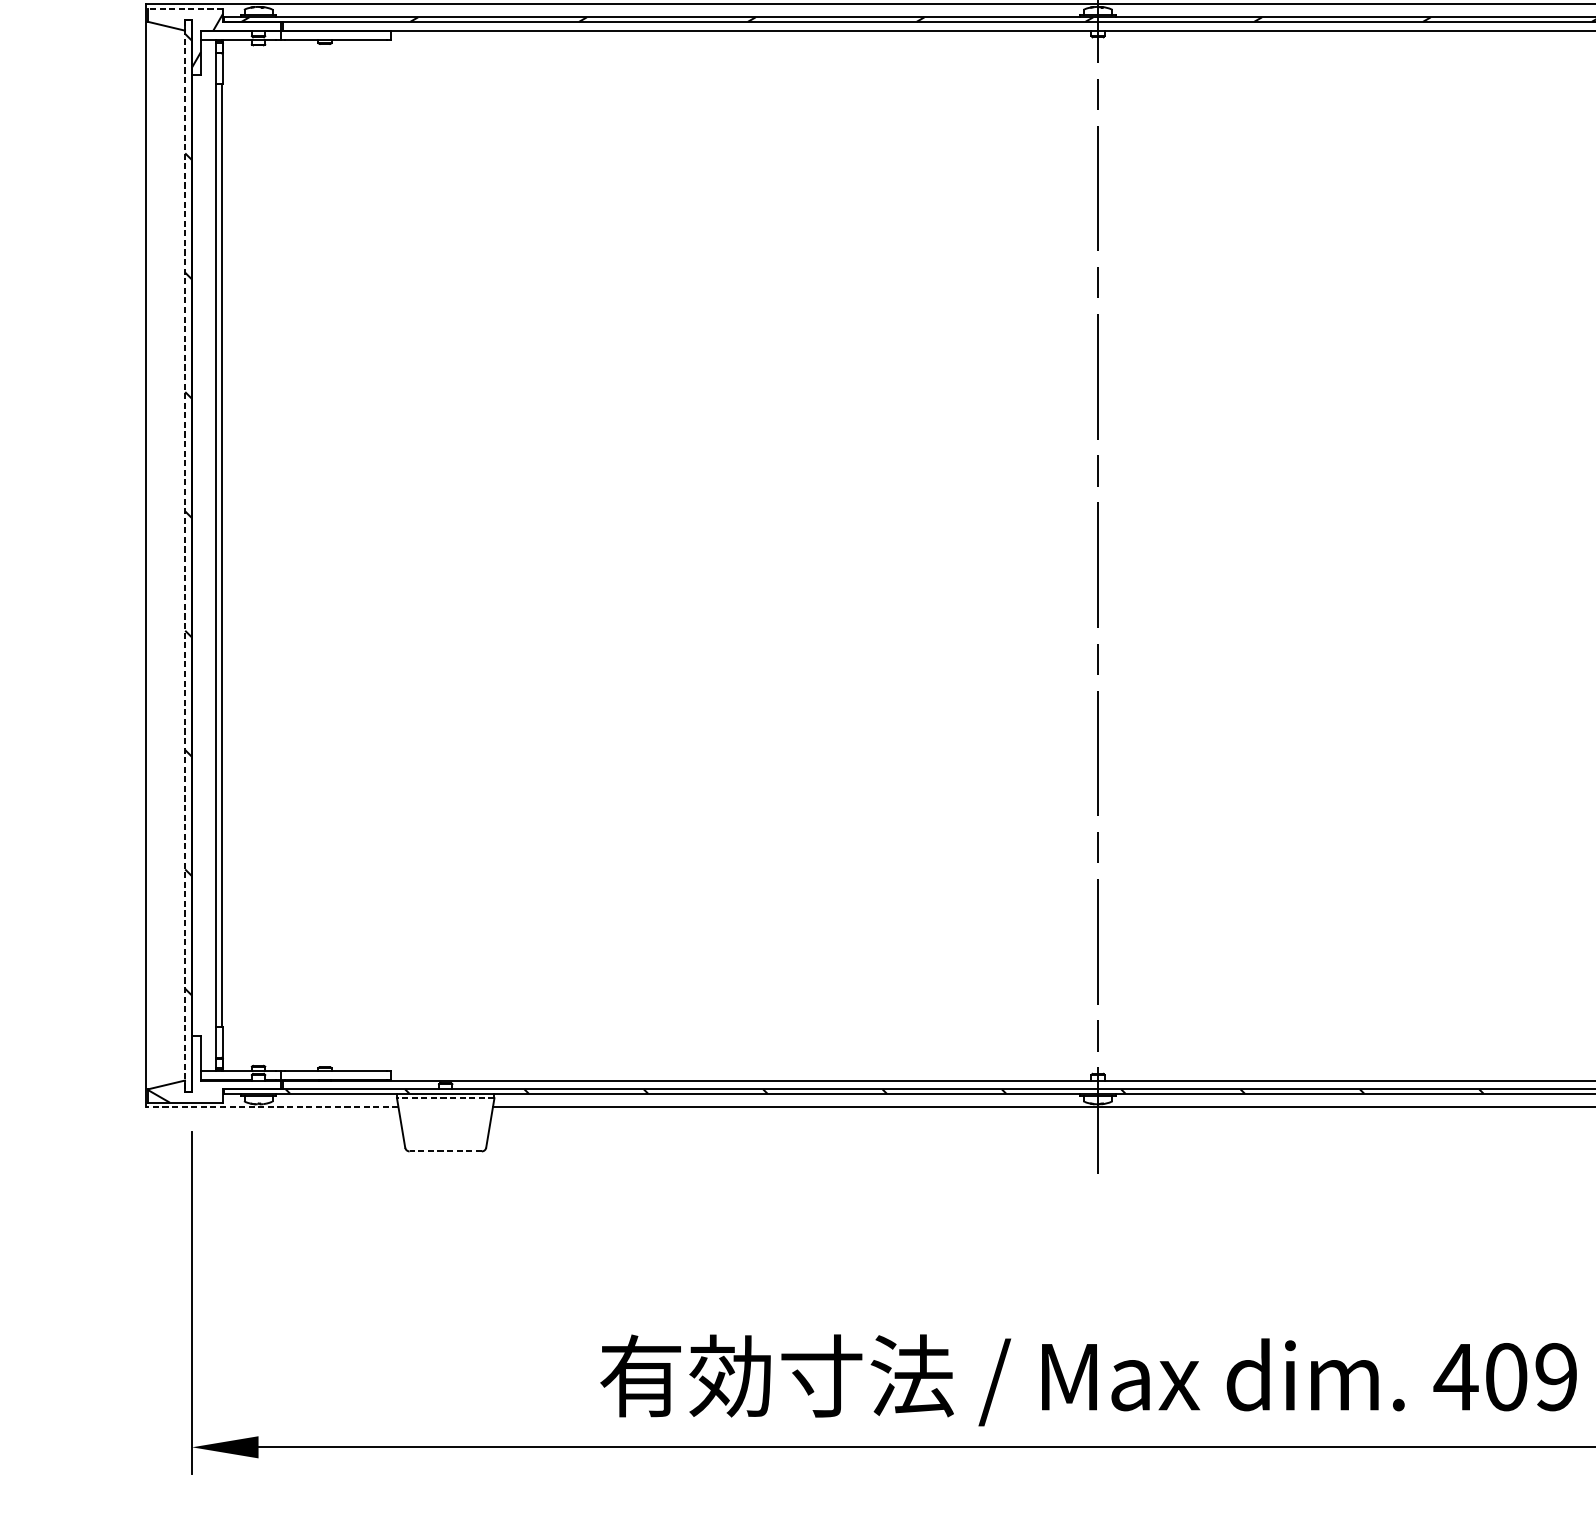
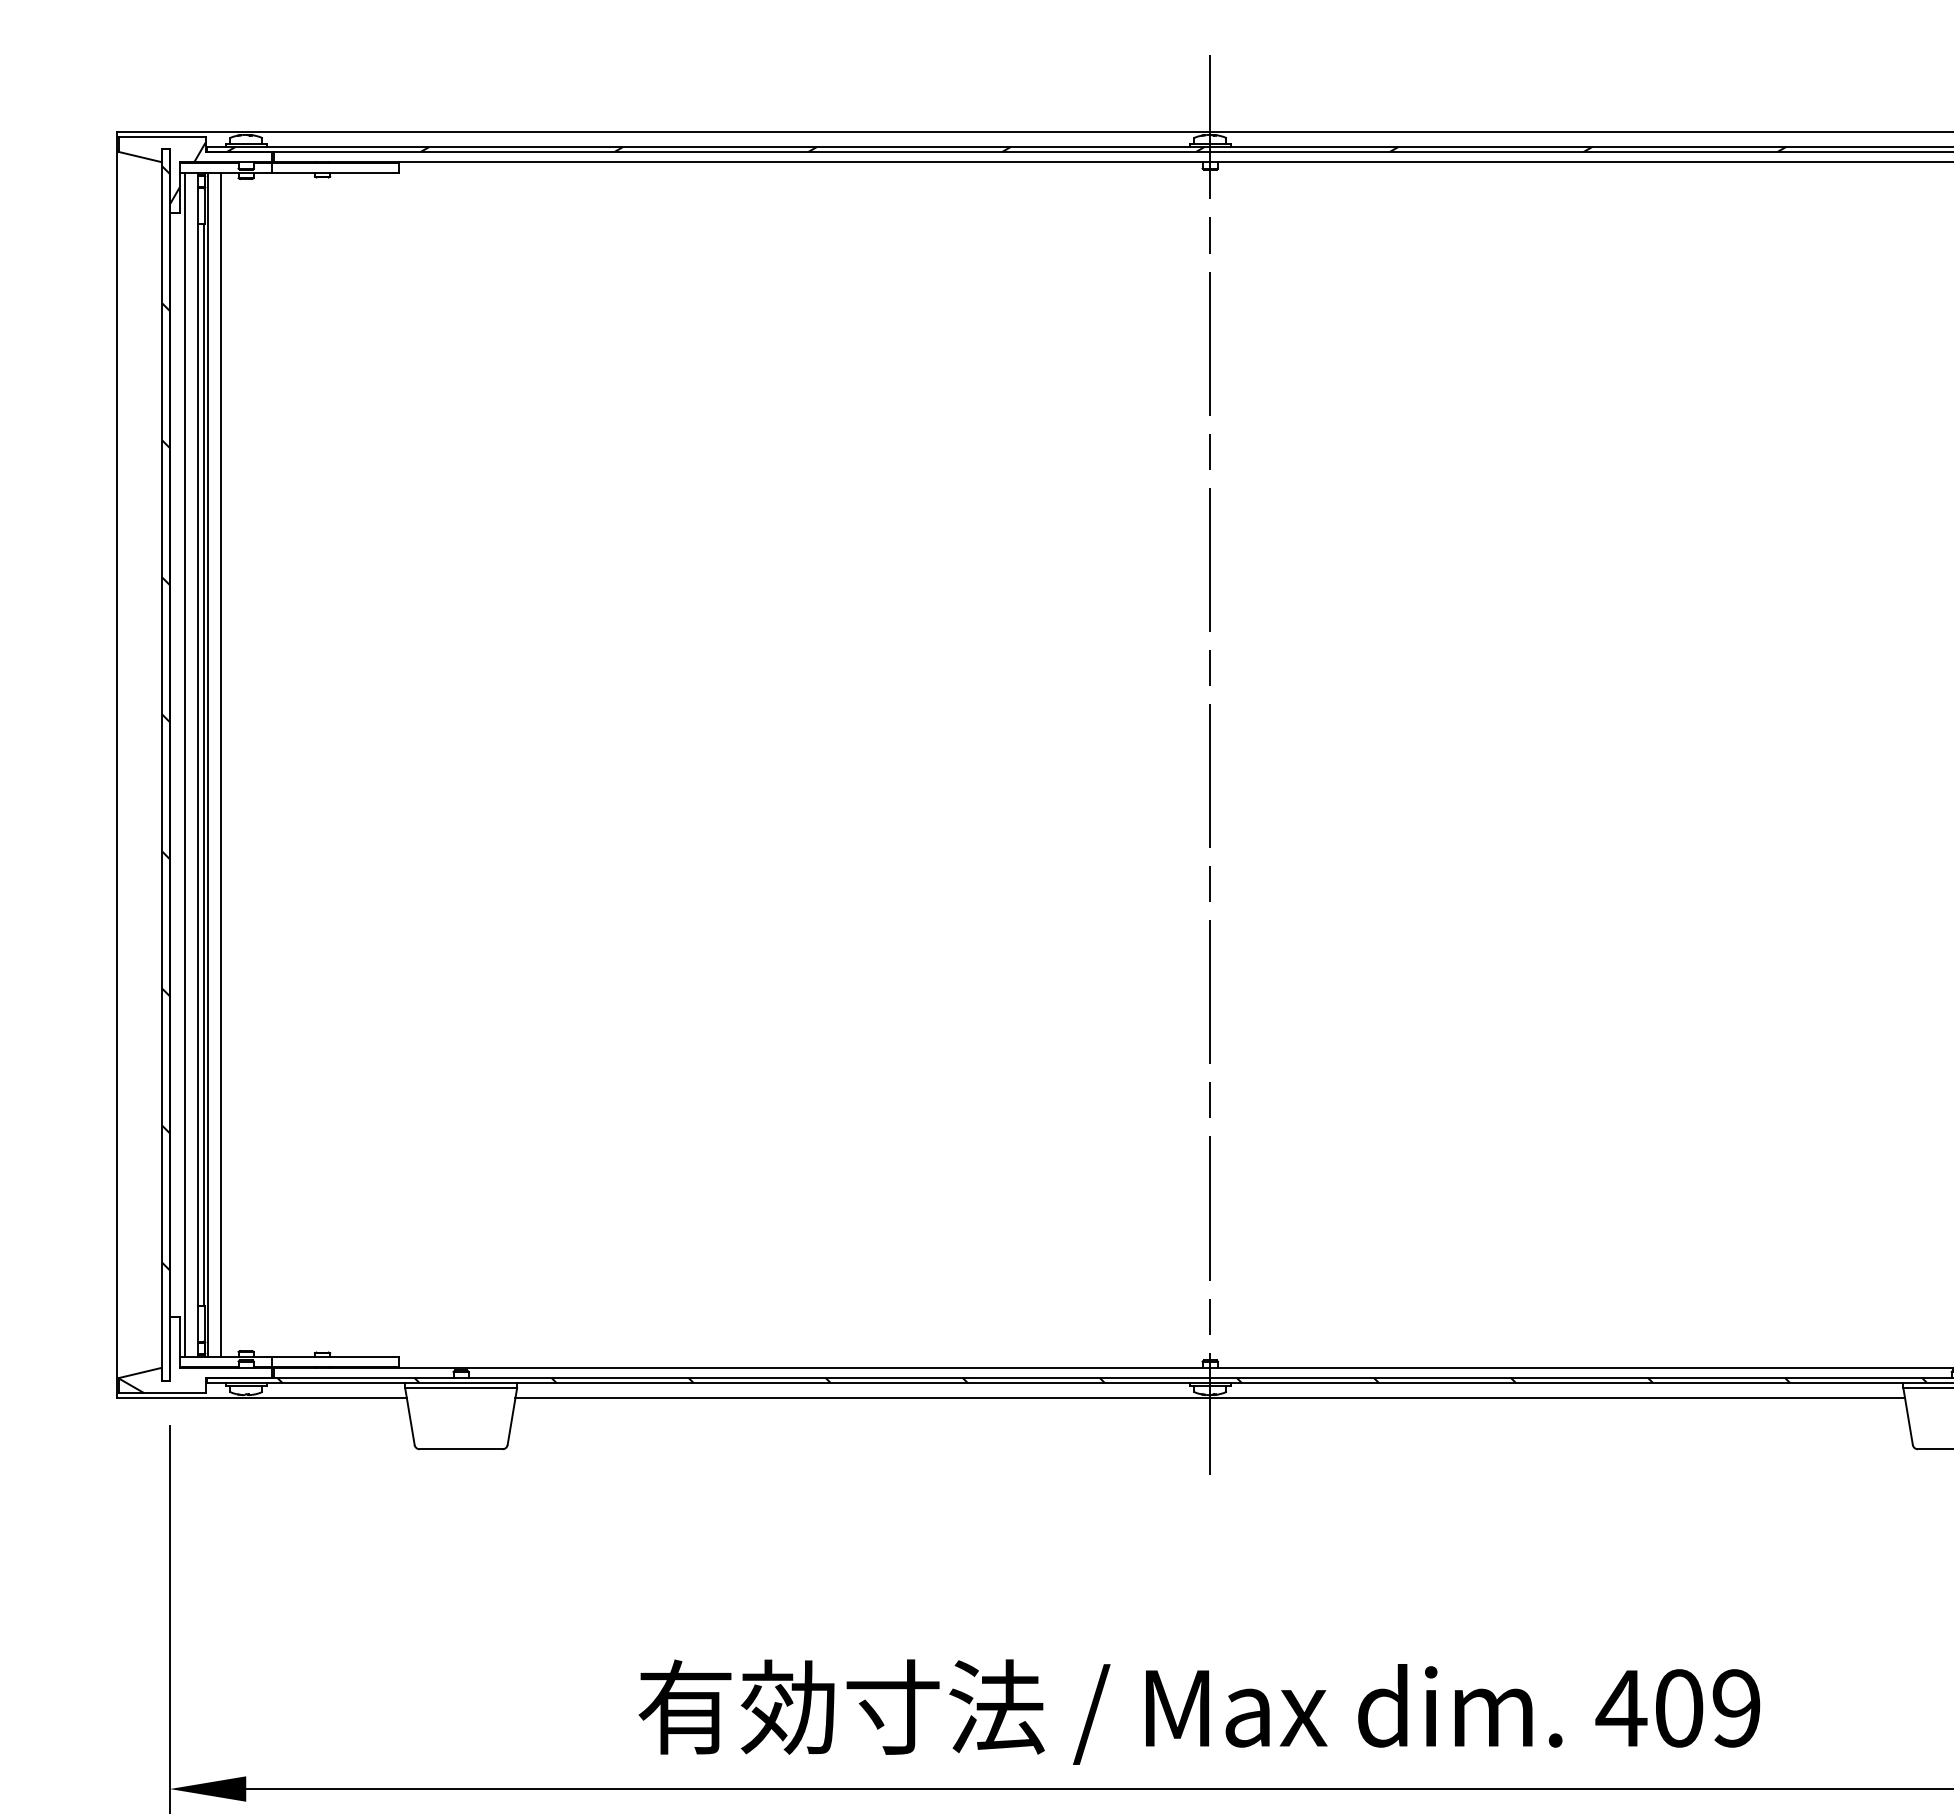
line: (184, 8) -> (161, 136), dashed -> solid
line: (205, 555) -> (185, 764), added
line: (225, 555) -> (208, 764), added
line: (236, 555) -> (220, 764), added
line: (185, 556) -> (162, 765), dashed -> solid
line: (446, 1098) -> (461, 1388), dashed -> solid
line: (271, 1107) -> (261, 1398), dashed -> solid
line: (445, 1151) -> (460, 1449), dashed -> solid

